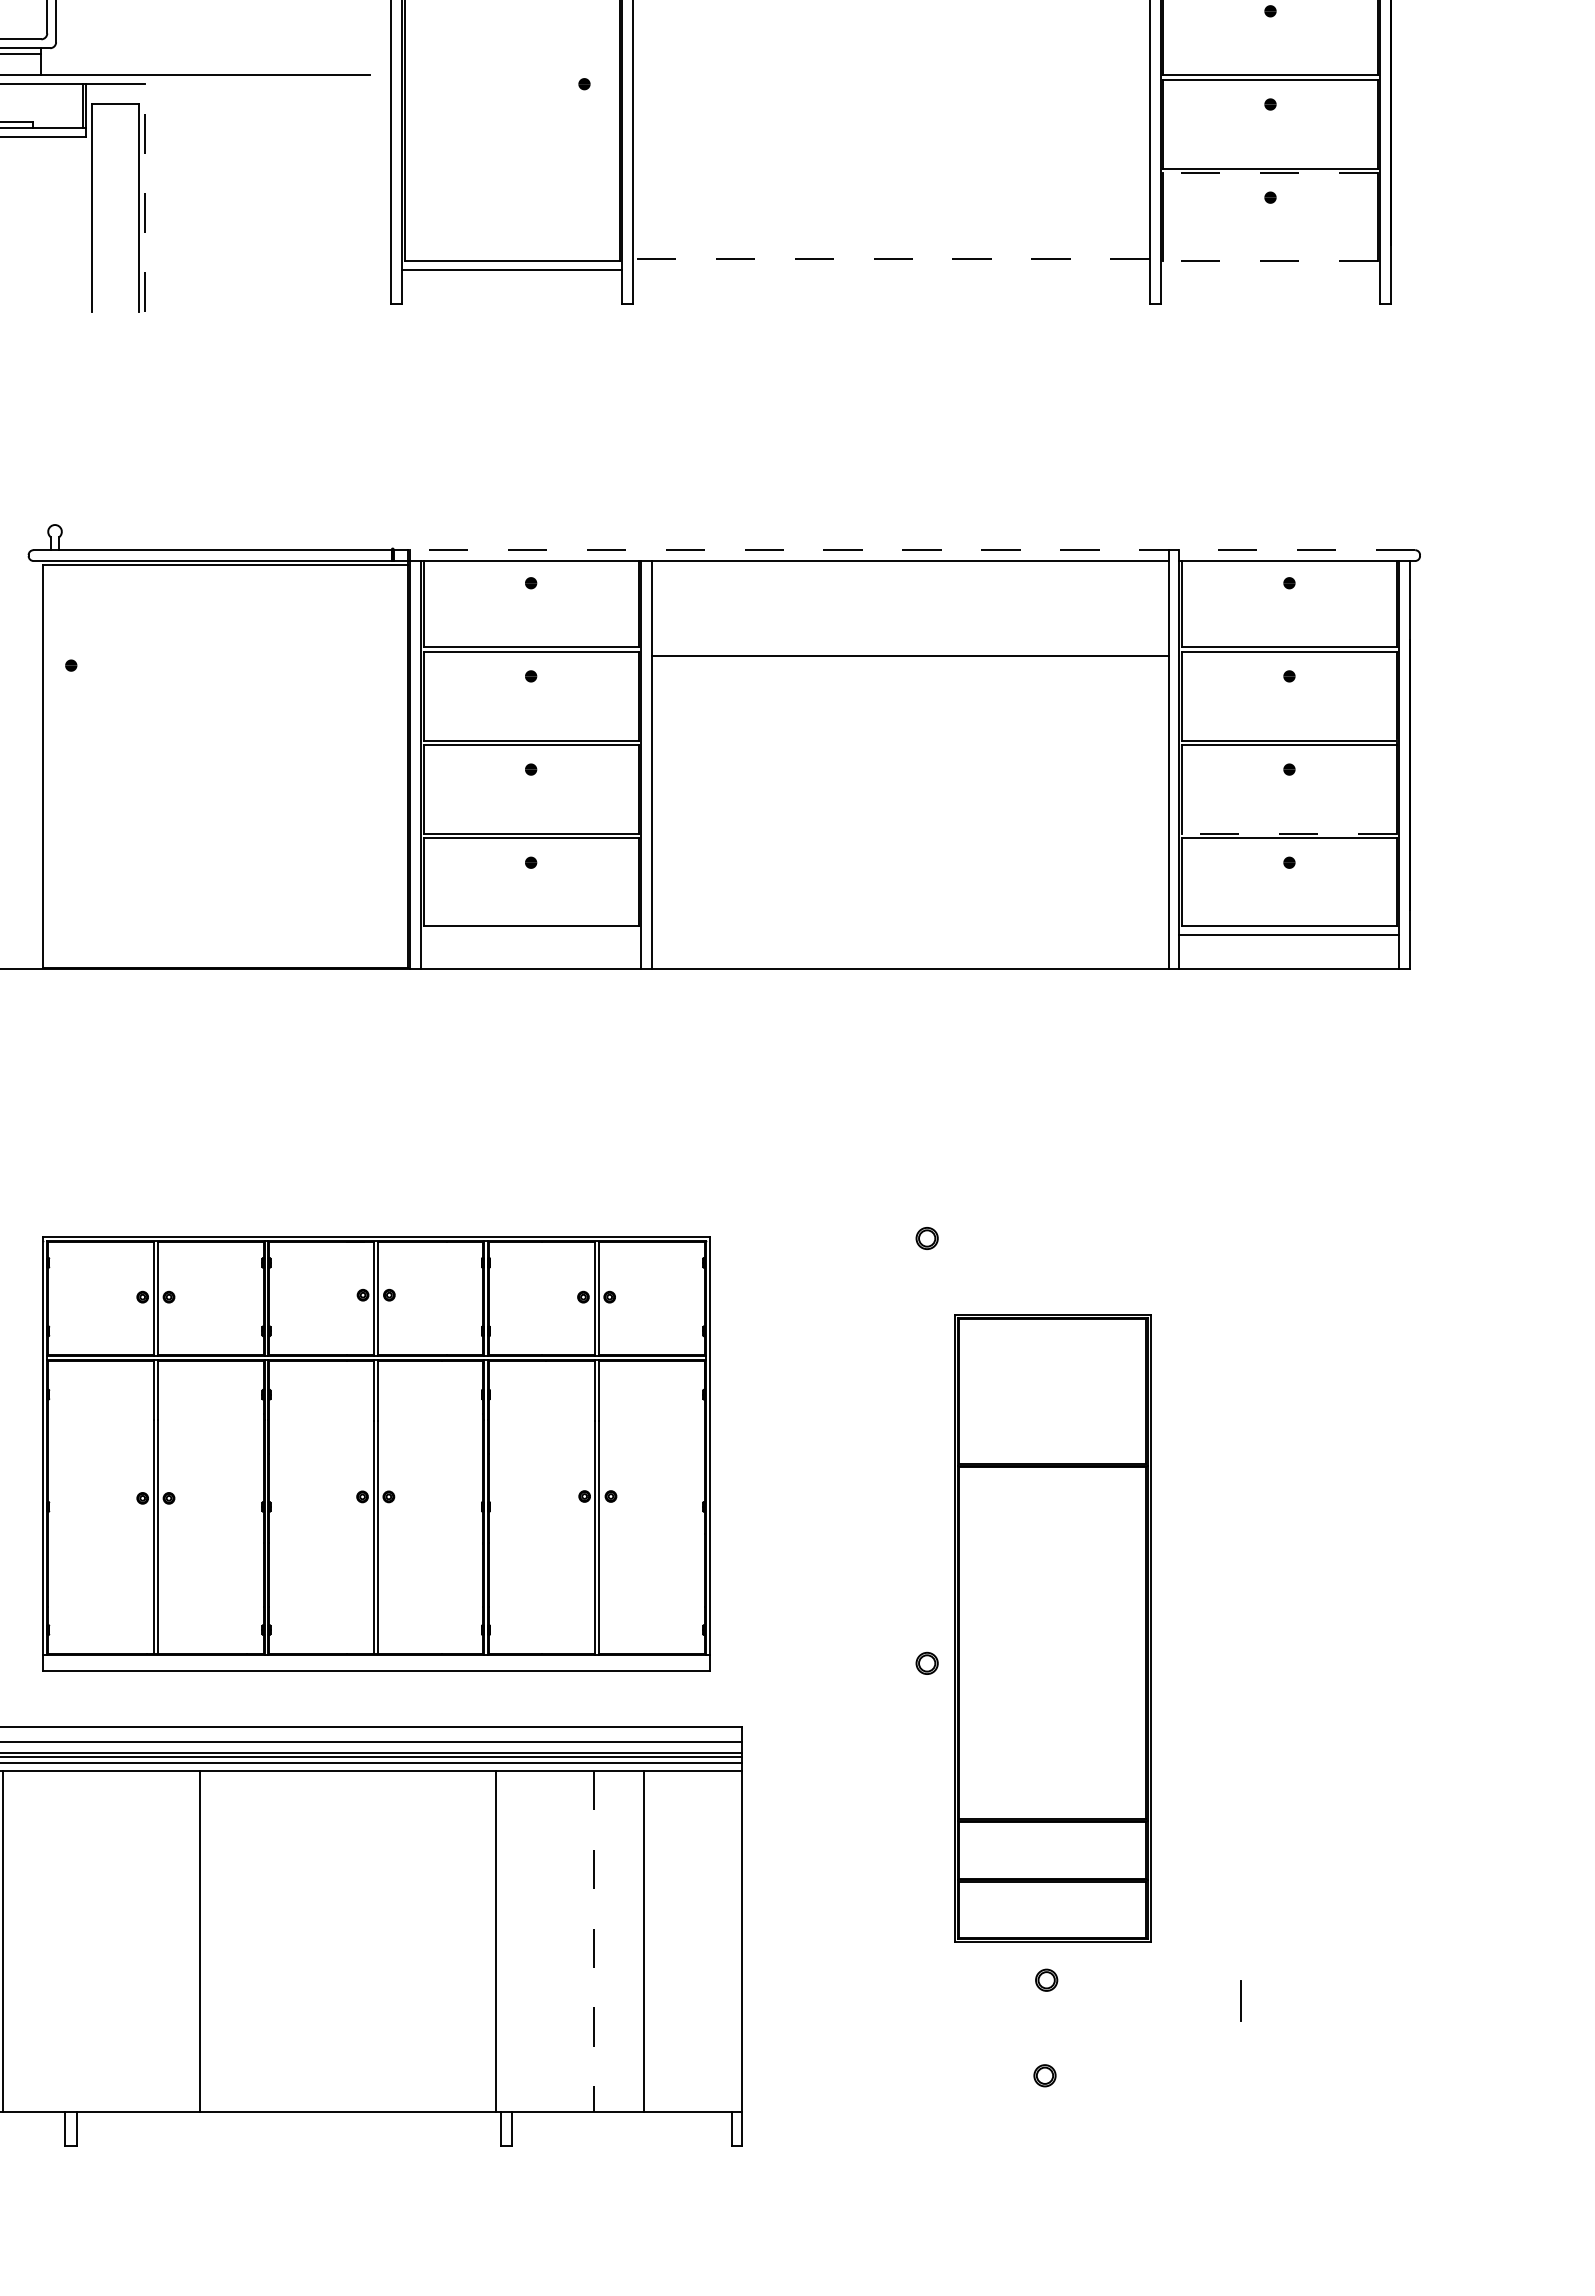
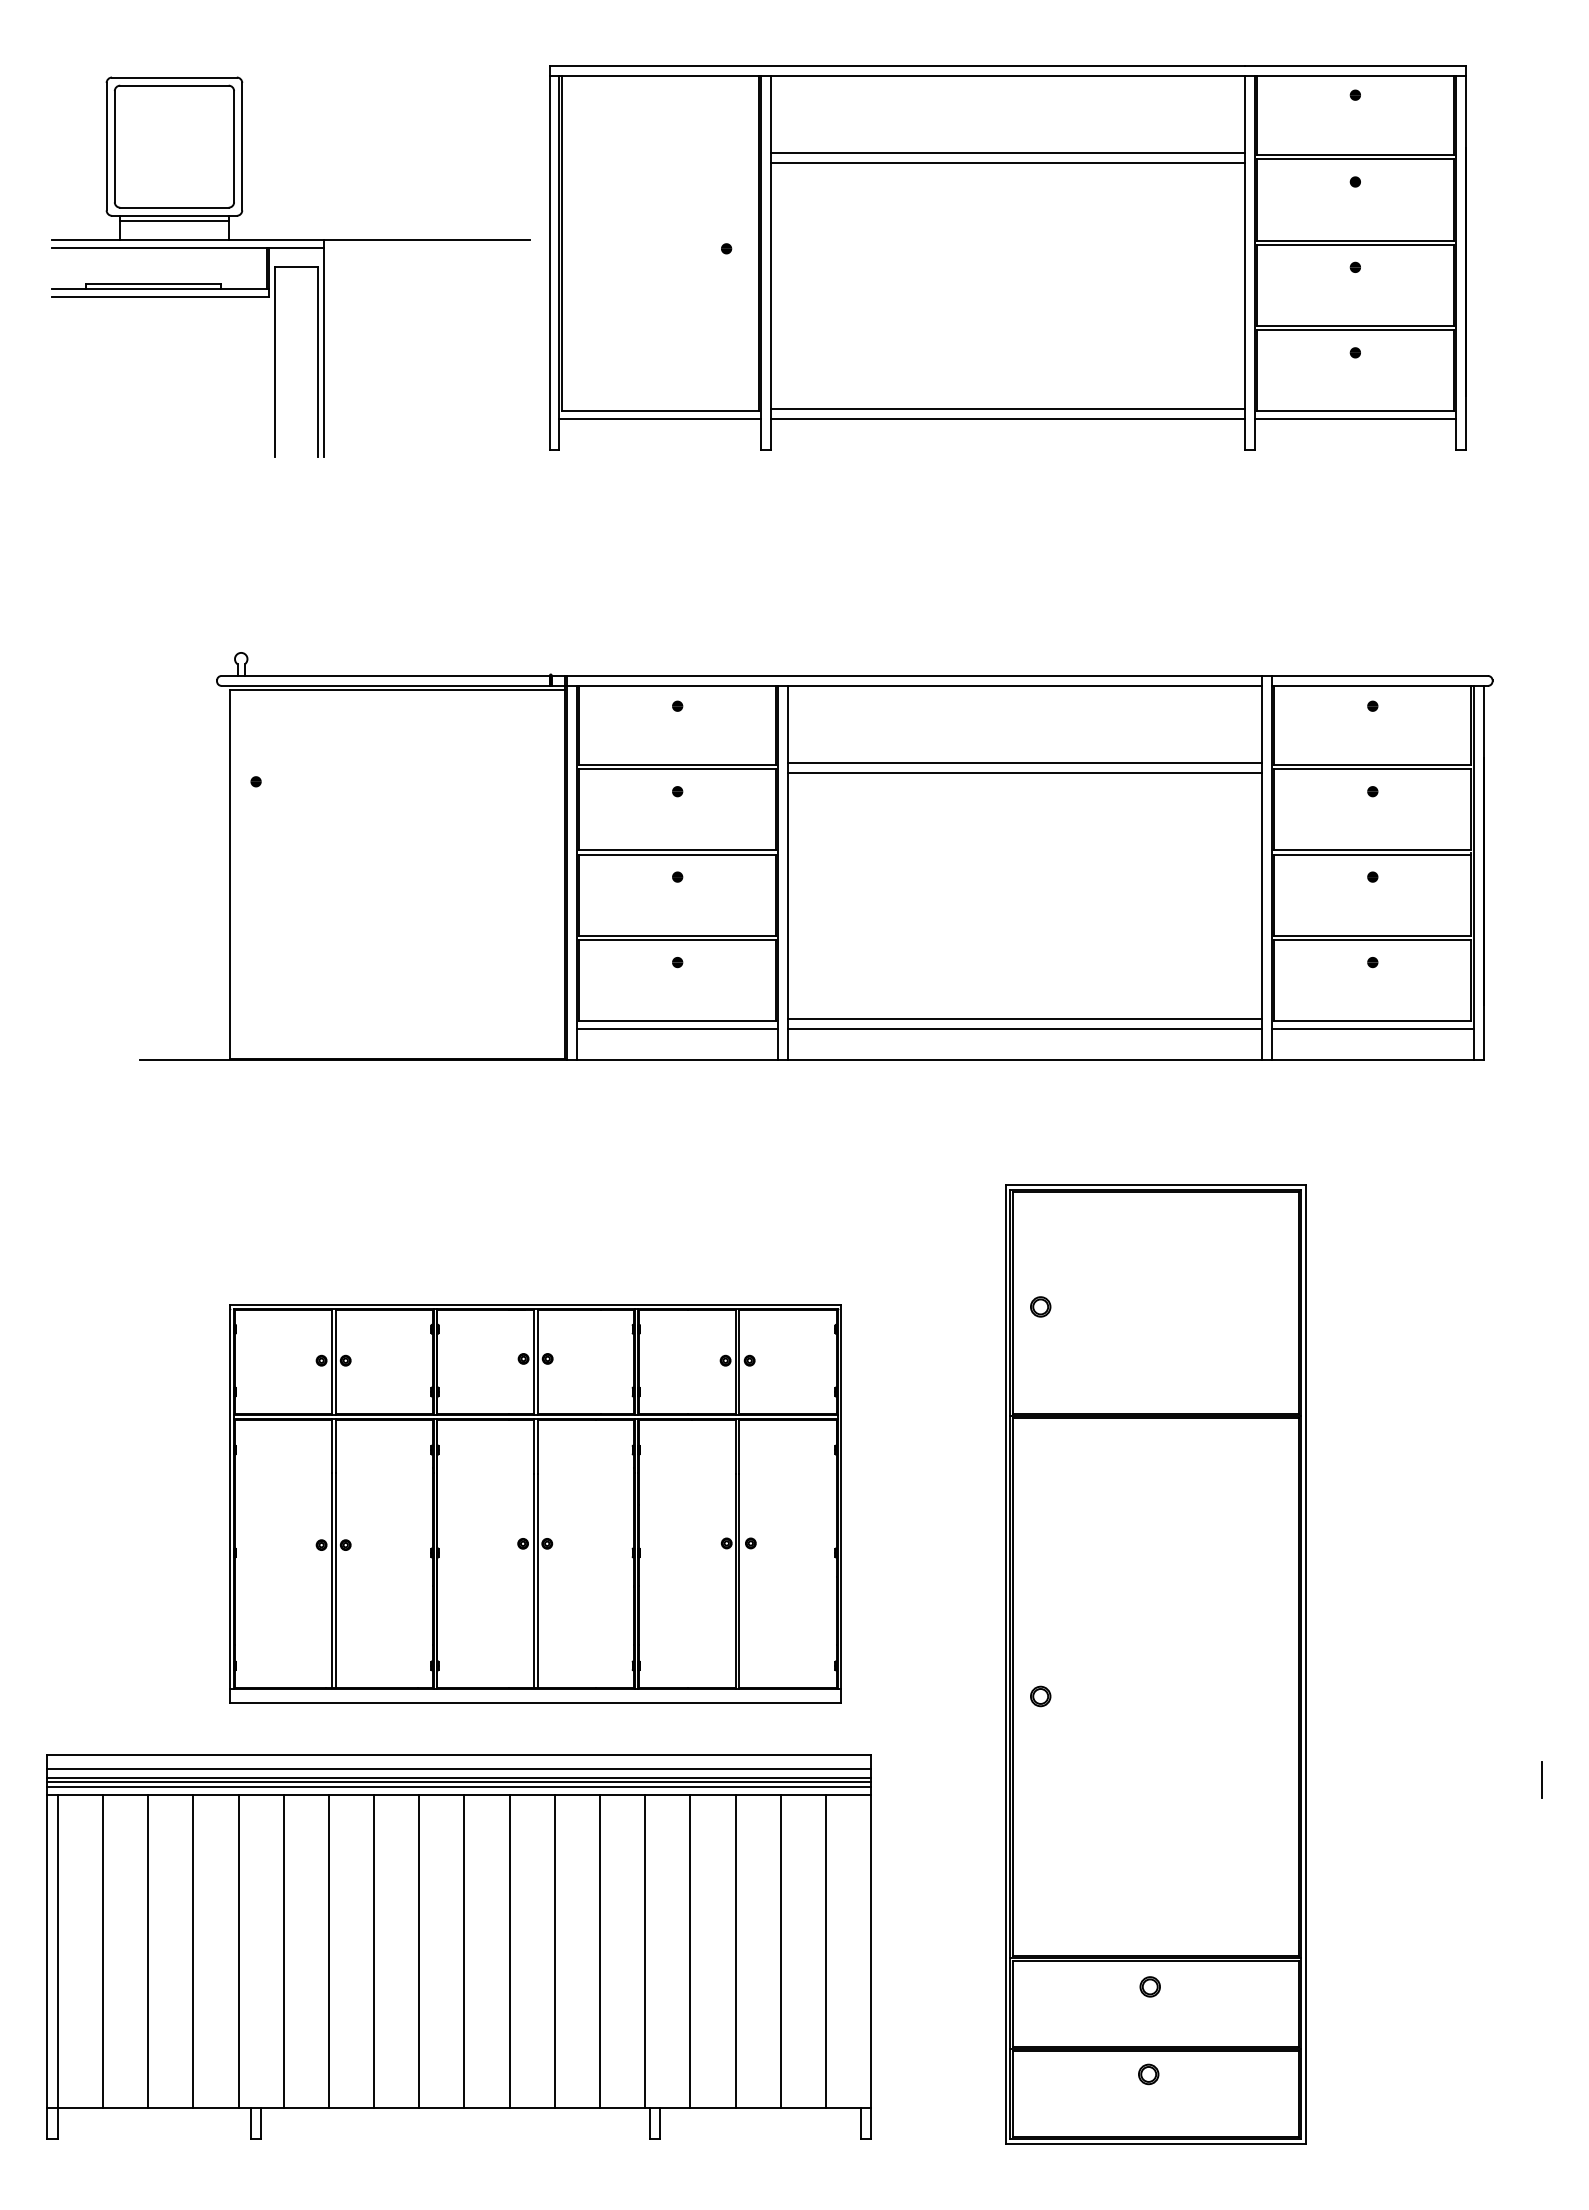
line: (1270, 173) -> (1355, 330), dashed -> solid
line: (144, 192) -> (323, 348), dashed -> solid
line: (890, 258) -> (1007, 408), dashed -> solid
line: (1270, 261) -> (1355, 411), dashed -> solid
line: (890, 269) -> (1007, 418), added
line: (1270, 269) -> (1355, 418), added
line: (912, 549) -> (1027, 675), dashed -> solid
line: (910, 644) -> (1025, 762), added
line: (1289, 833) -> (1372, 935), dashed -> solid
line: (910, 923) -> (1025, 1018), added
line: (530, 934) -> (677, 1028), added
line: (910, 934) -> (1025, 1028), added
part: (1052, 1628) -> (1155, 1664), size x1.67
line: (52, 1940) -> (238, 1950), added
line: (101, 1940) -> (283, 1950), added
line: (150, 1940) -> (328, 1950), added
line: (249, 1940) -> (419, 1950), added
line: (298, 1940) -> (464, 1950), added
line: (347, 1940) -> (509, 1950), added
line: (396, 1940) -> (554, 1950), added
line: (446, 1940) -> (600, 1950), added
line: (545, 1940) -> (690, 1950), added
line: (693, 1940) -> (826, 1950), added
line: (594, 1941) -> (735, 1951), dashed -> solid
line: (1241, 2000) -> (1541, 1779), moved

